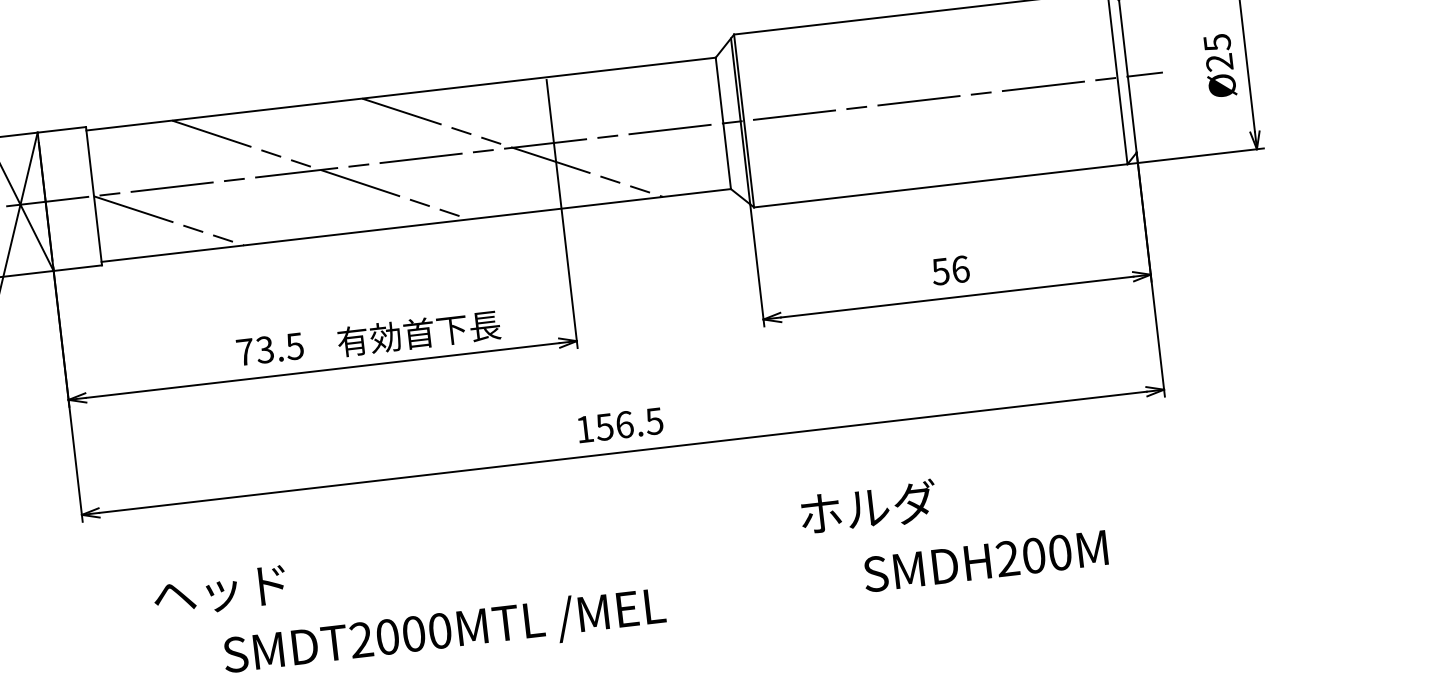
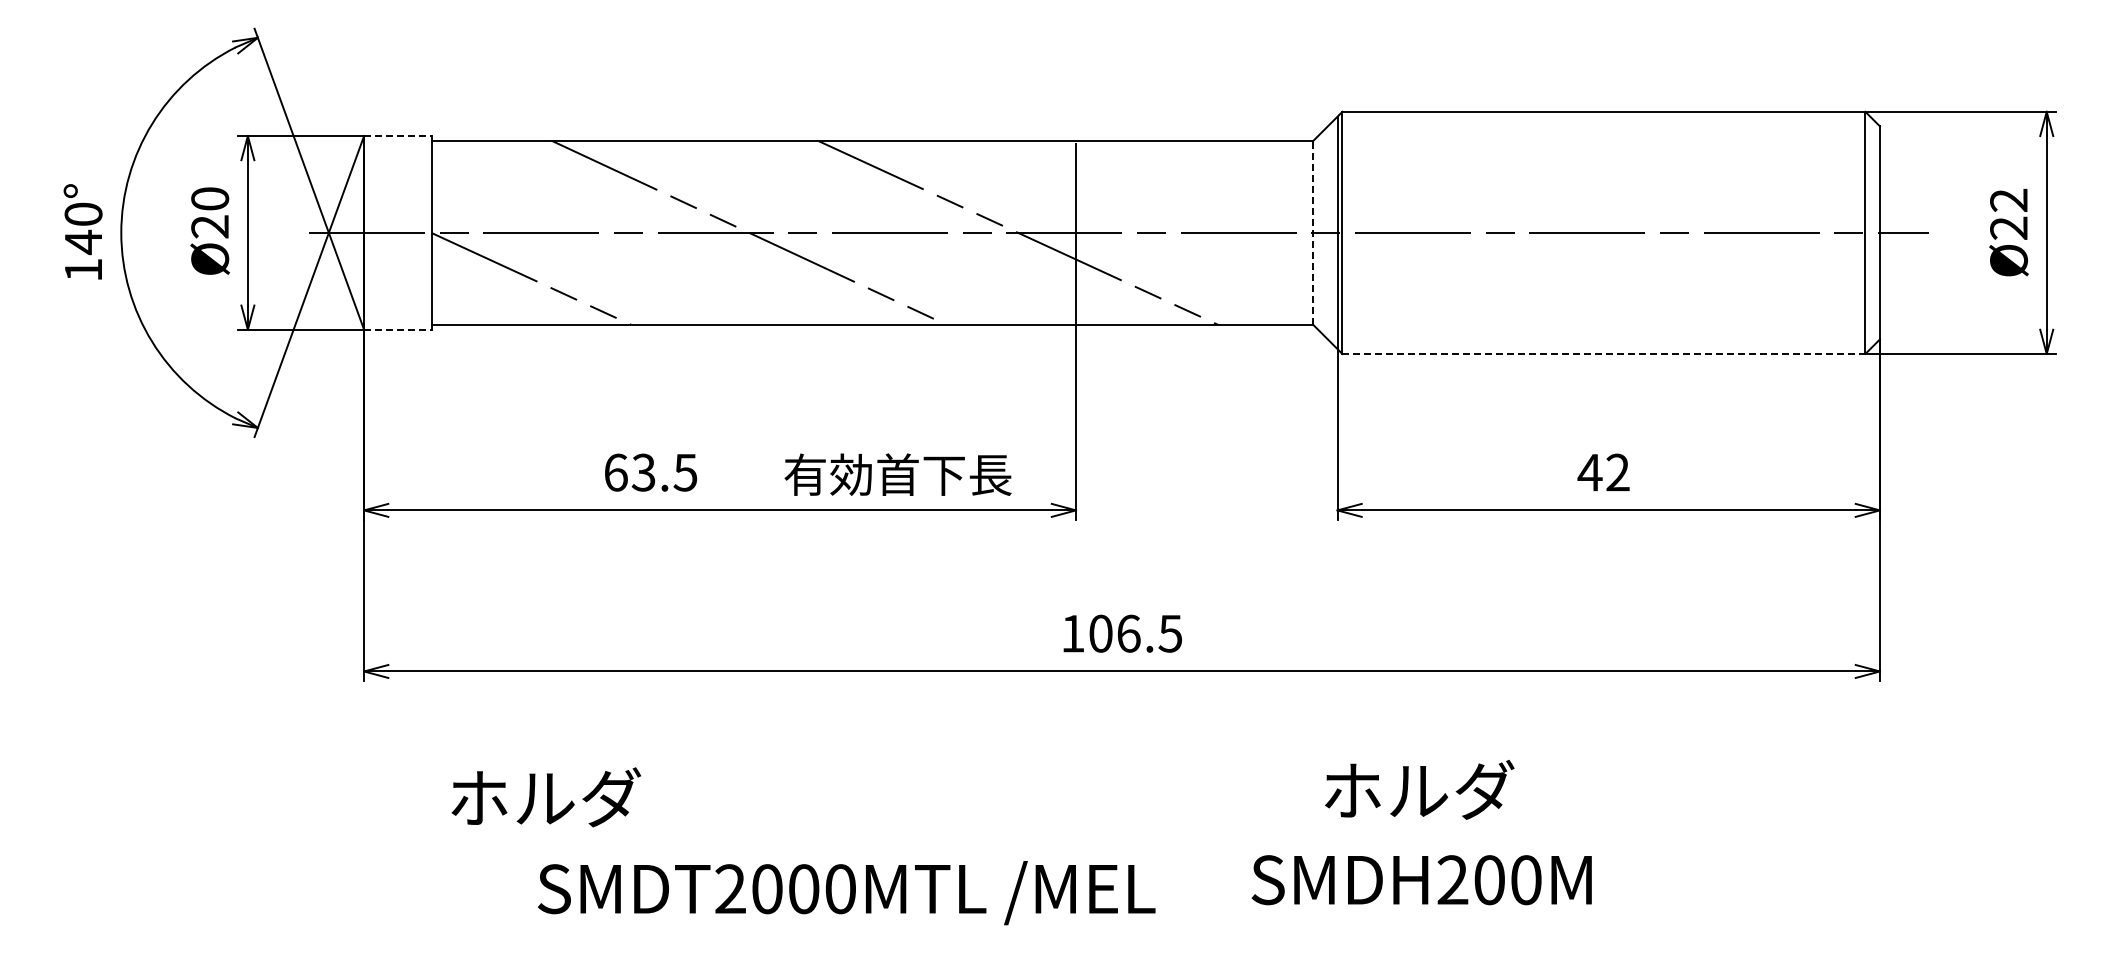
text: (1216, 42) -> (2008, 200), Ø25 -> Ø22
line: (723, 123) -> (1313, 232), solid -> dashed
line: (61, 130) -> (397, 136), solid -> dashed
line: (940, 185) -> (1603, 353), solid -> dashed
line: (77, 268) -> (397, 329), solid -> dashed
text: (950, 270) -> (1603, 472), 56 -> 42
text: (418, 333) -> (897, 474), moved
text: (244, 352) -> (615, 472), 73.5 -> 63.5
text: (604, 426) -> (1100, 633), 156.5 -> 106.5
text: (868, 507) -> (1419, 789), moved
text: (985, 561) -> (1421, 880), moved
text: (221, 589) -> (545, 797), ヘッド -> ホルダ

